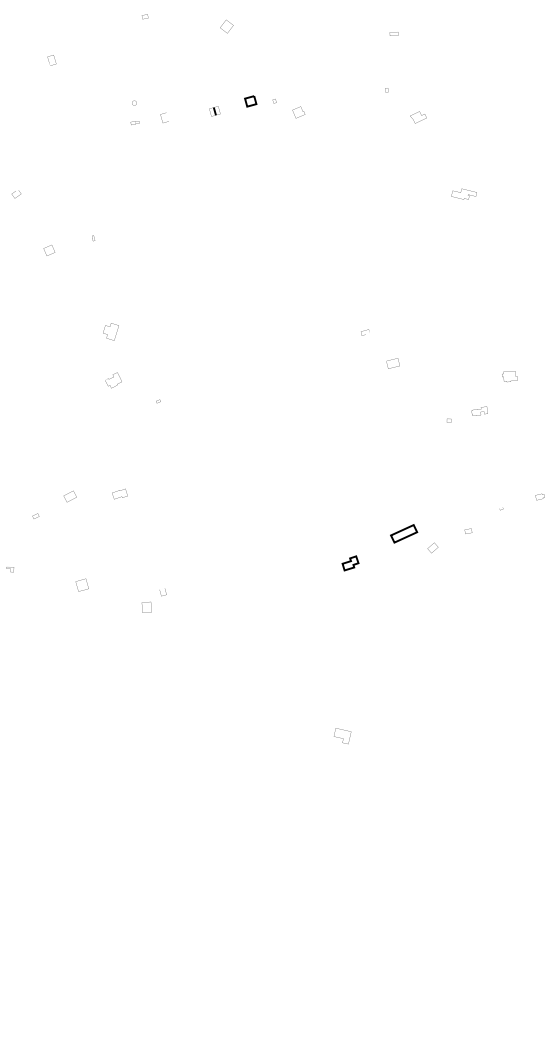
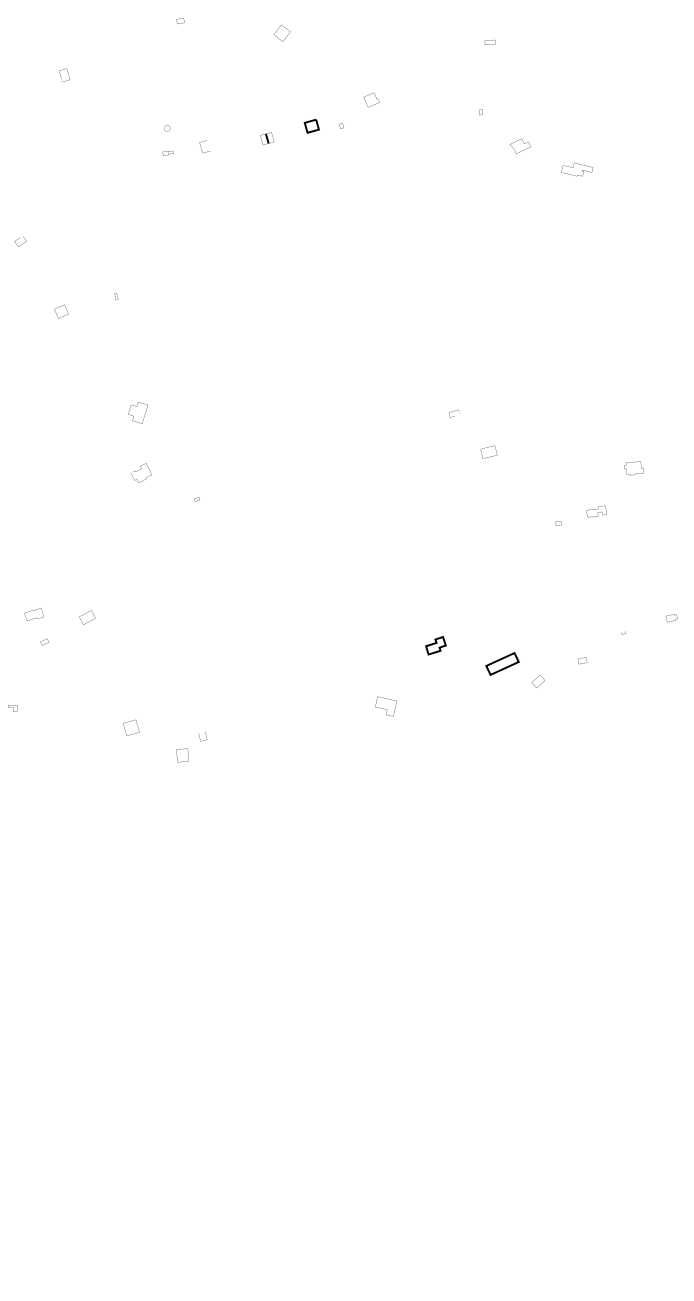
part: (298, 112) -> (371, 99), moved
part: (464, 194) -> (577, 169), moved
part: (119, 494) -> (33, 614), moved
part: (350, 563) -> (435, 645), moved
part: (82, 584) -> (131, 727), moved
part: (342, 736) -> (385, 706), moved

